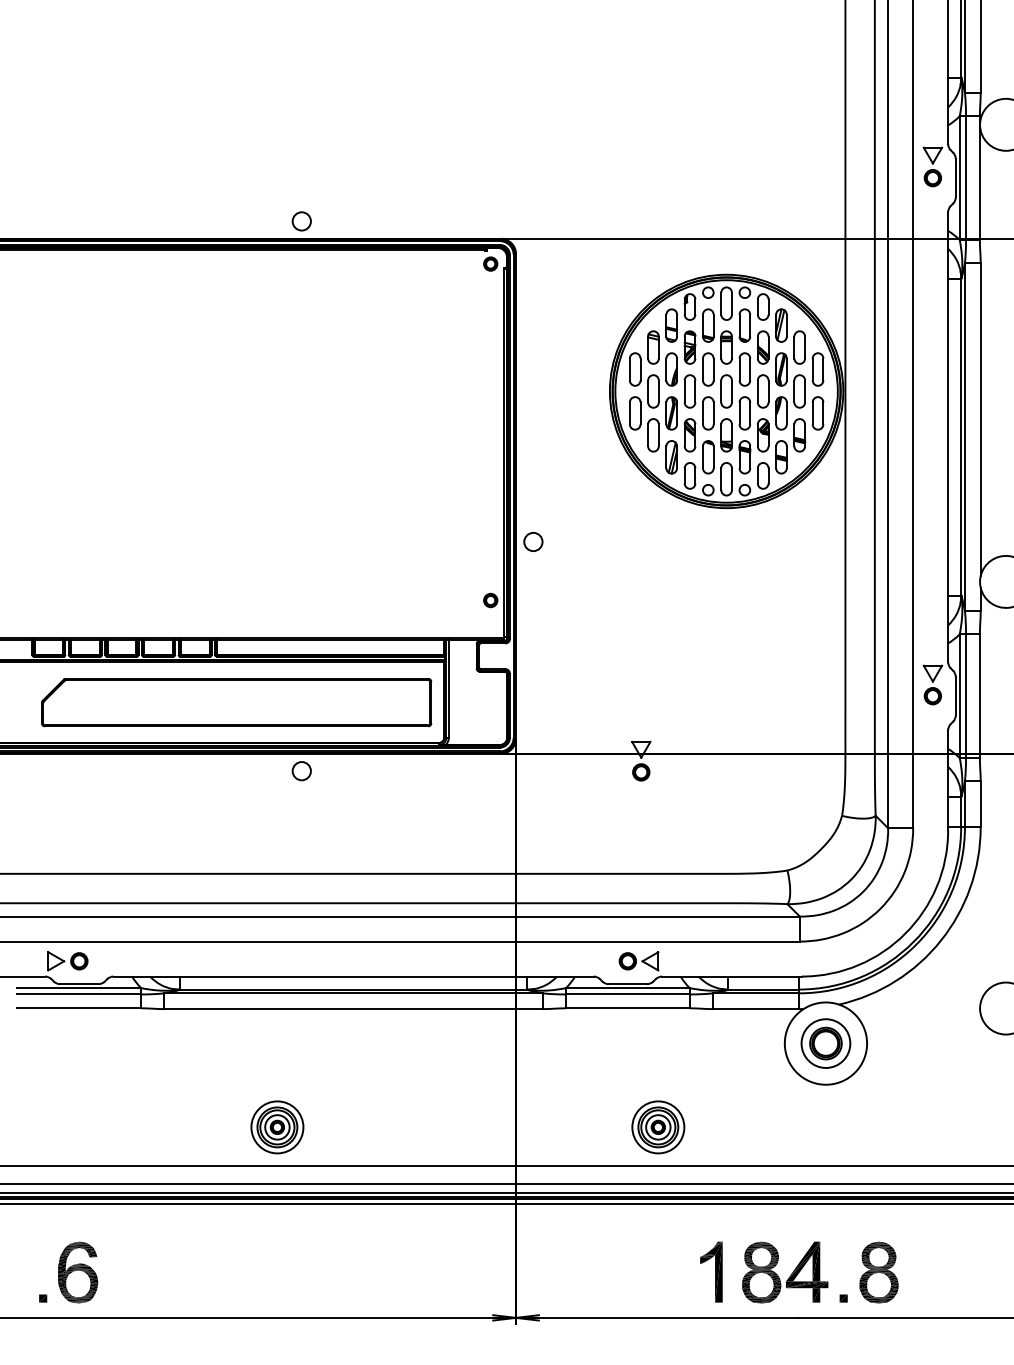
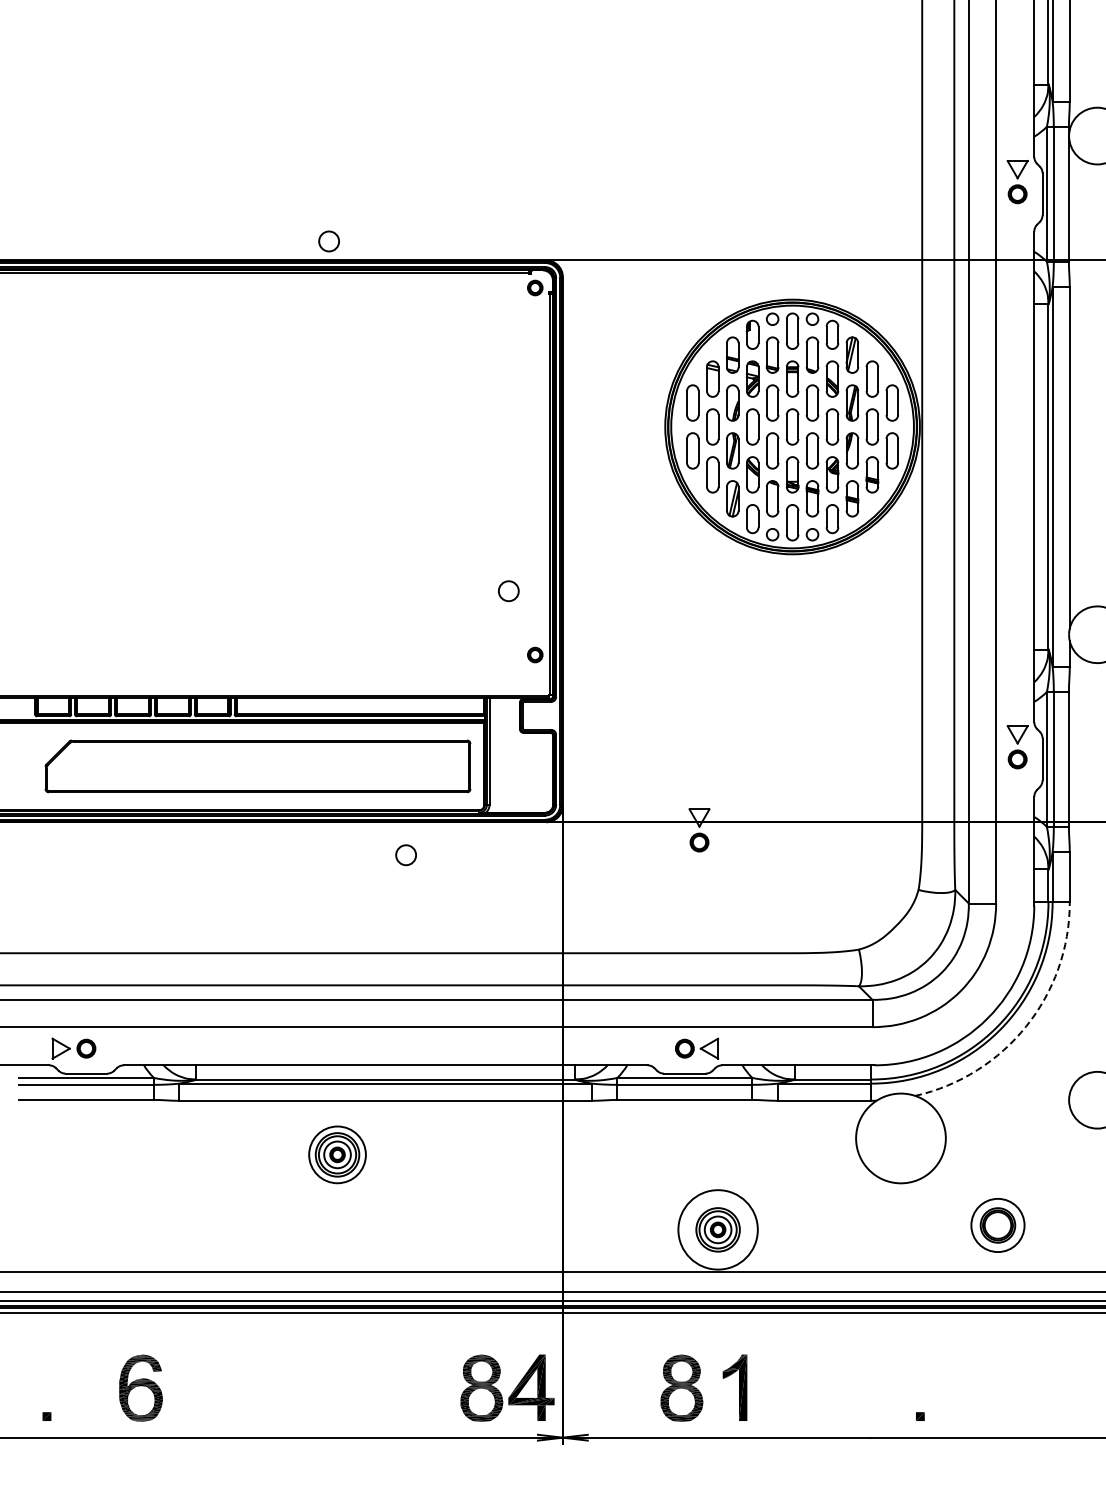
circle: (533, 542) -> (508, 591), moved
circle: (301, 771) -> (405, 855), moved
arc: (941, 940) -> (1026, 1026), solid -> dashed
part: (825, 1043) -> (997, 1225), moved
part: (277, 1127) -> (337, 1154), moved
circle: (657, 1127) -> (717, 1229), size x1.4
part: (77, 1271) -> (140, 1387), moved
part: (710, 1271) -> (734, 1387), moved
part: (878, 1271) -> (681, 1387), moved
part: (789, 1275) -> (512, 1391), moved

